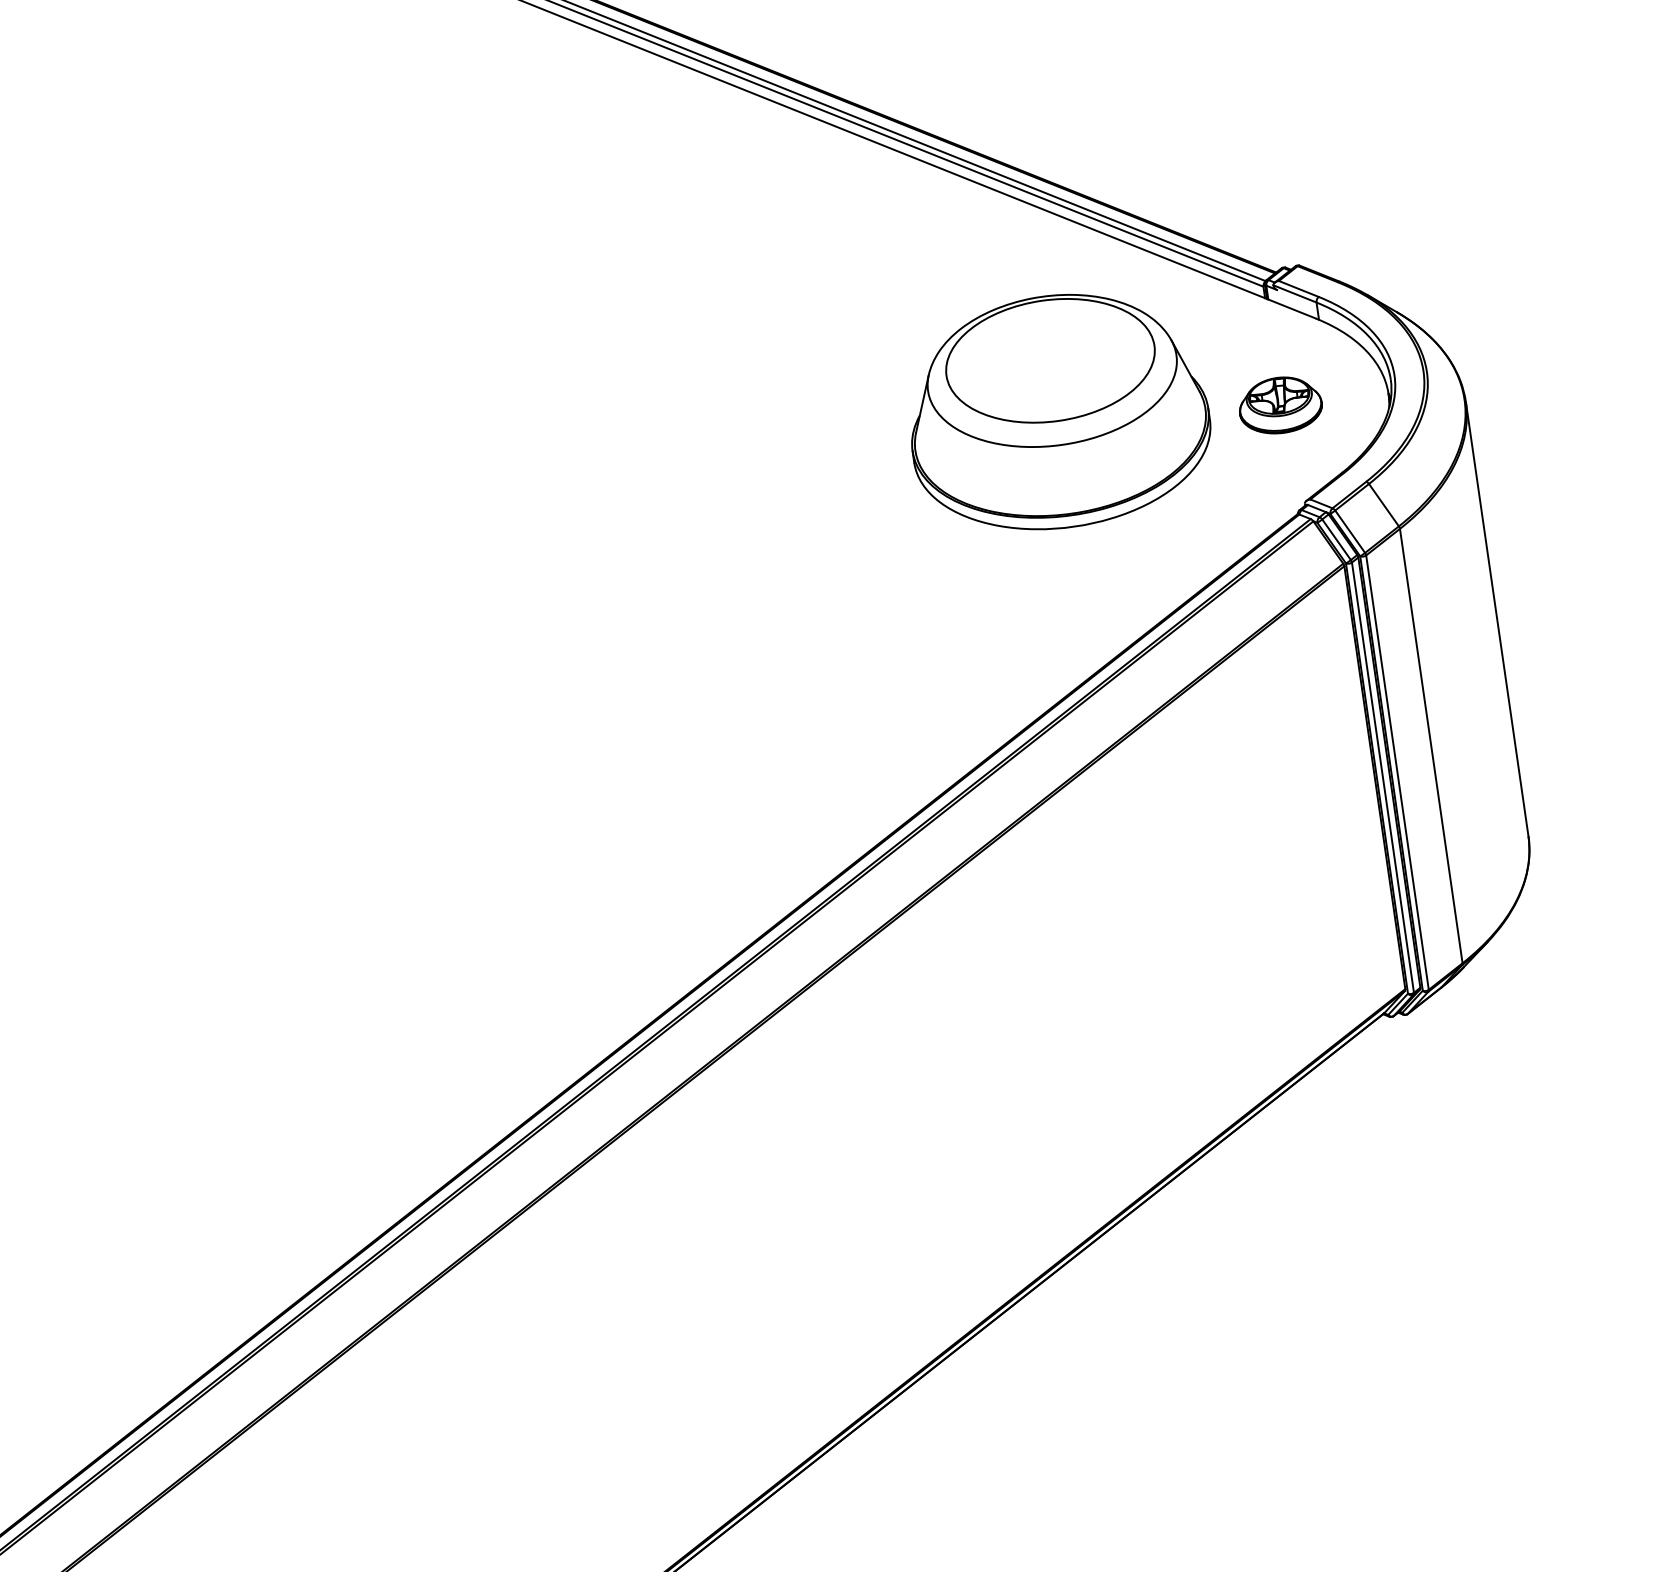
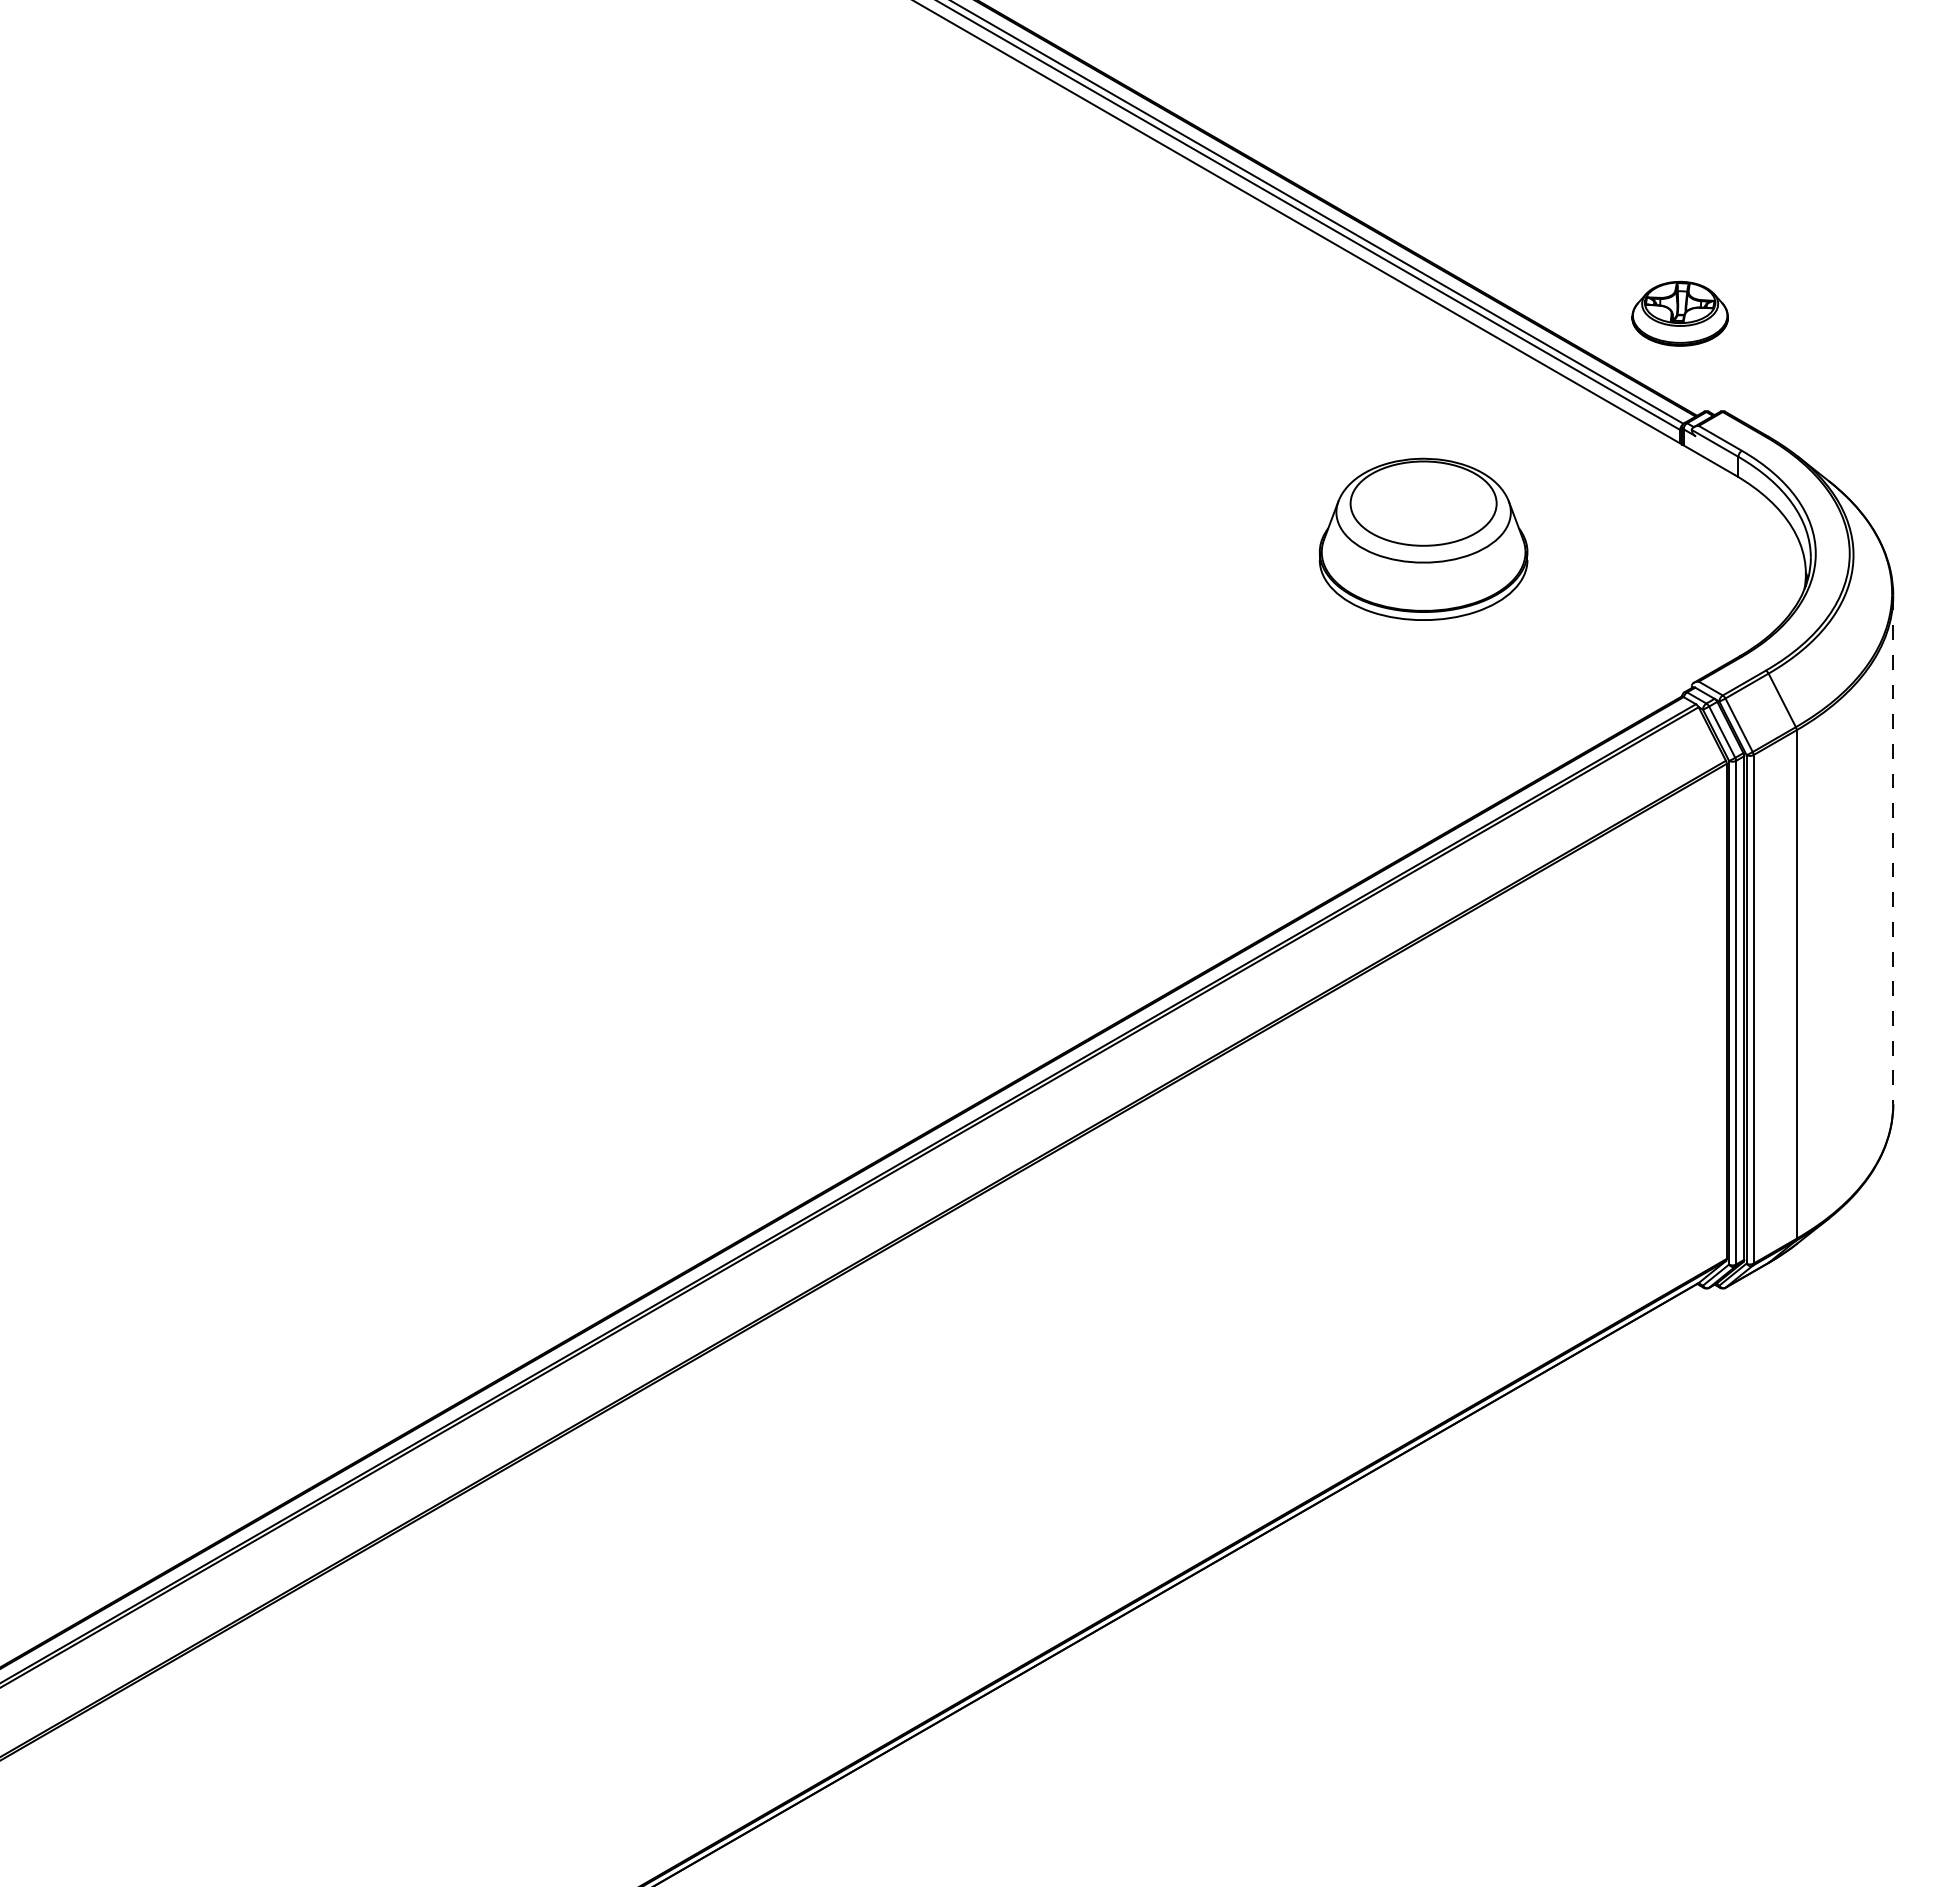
part: (1279, 405) -> (1679, 313), moved
part: (1057, 411) -> (1423, 539), size x0.6
line: (1497, 619) -> (1893, 850), solid -> dashed

